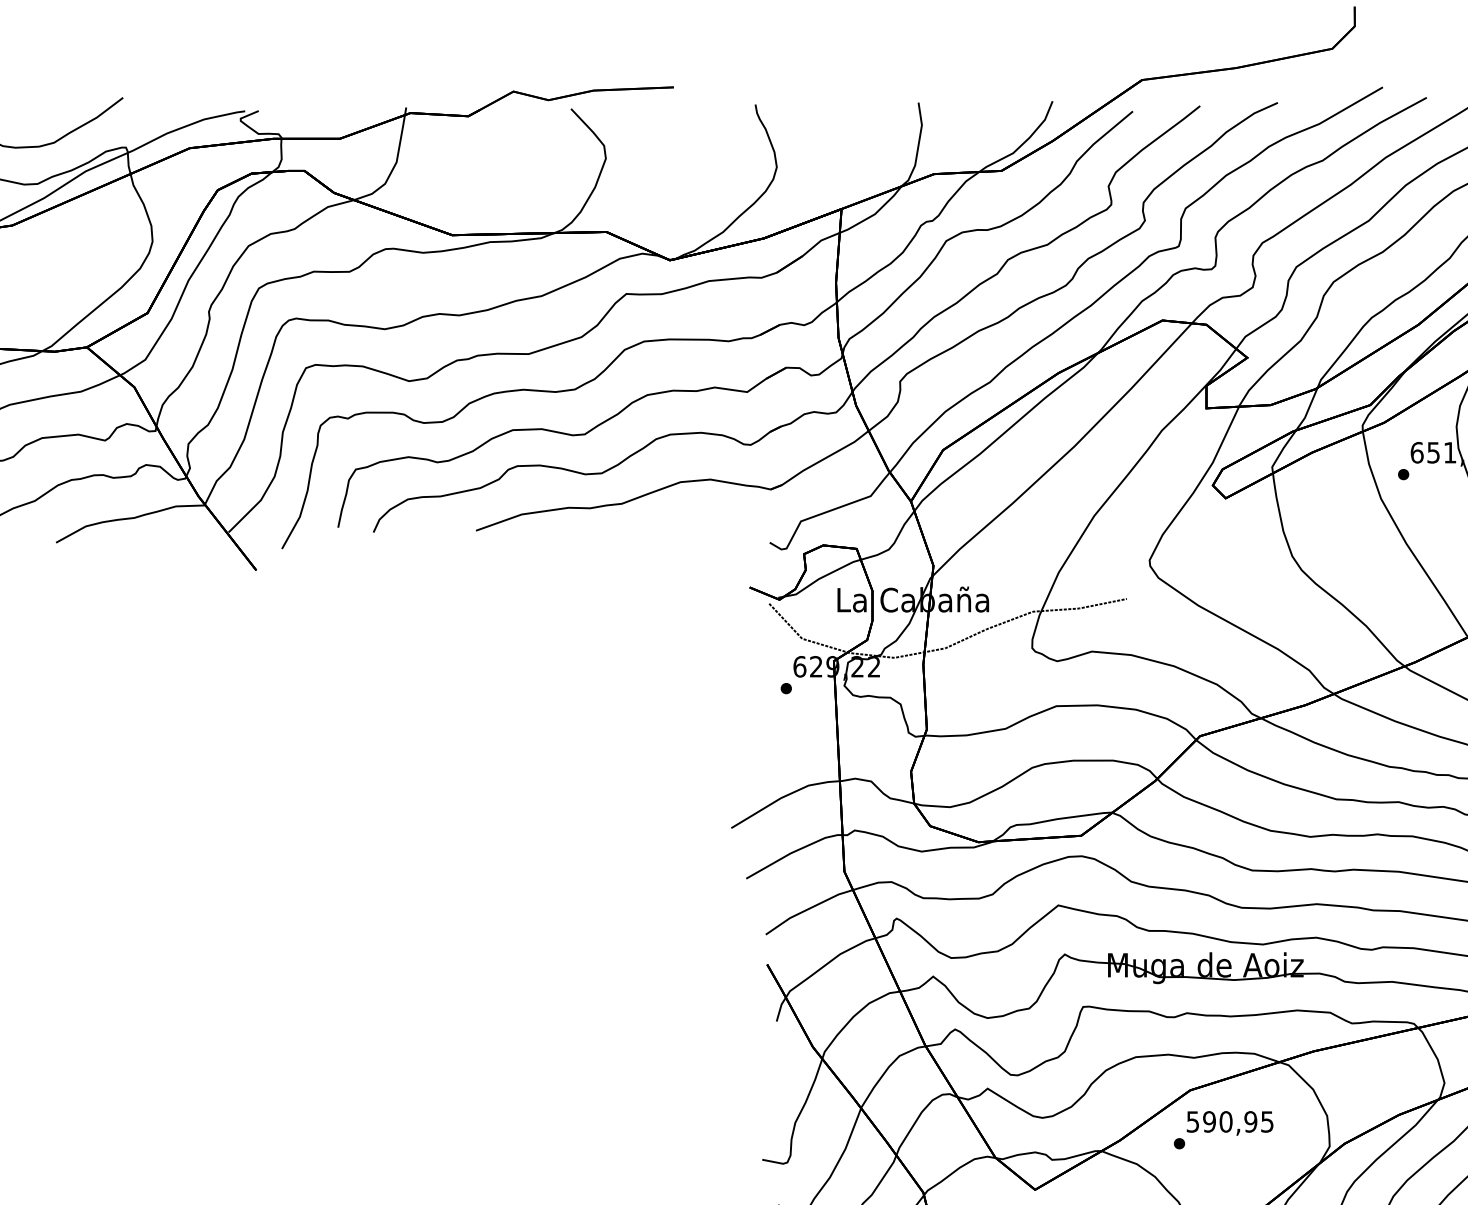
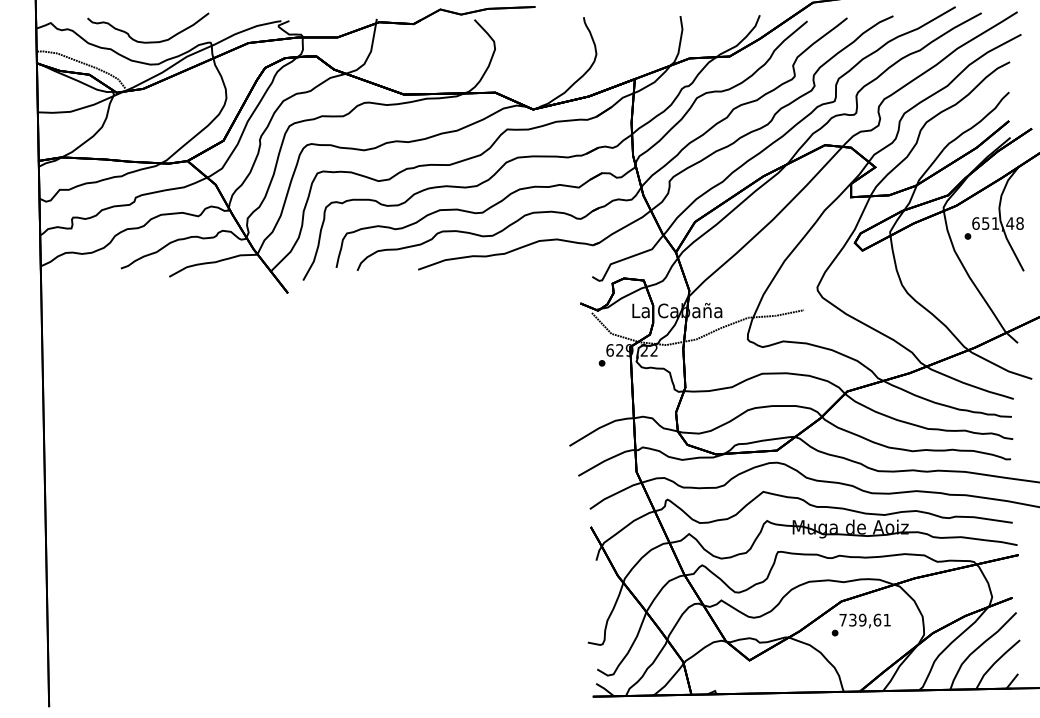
text: (1229, 1120) -> (864, 619), 590,95 -> 739,61

